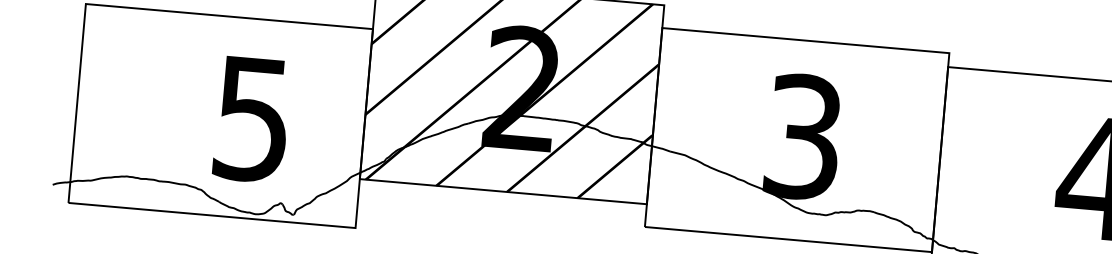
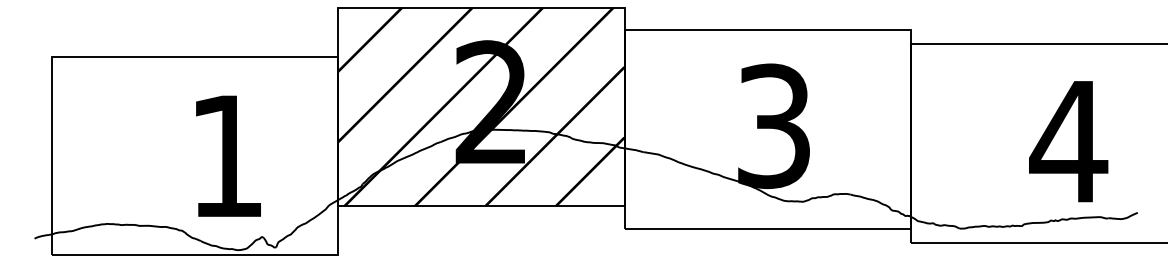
text: (252, 120) -> (226, 157), 5 -> 1

